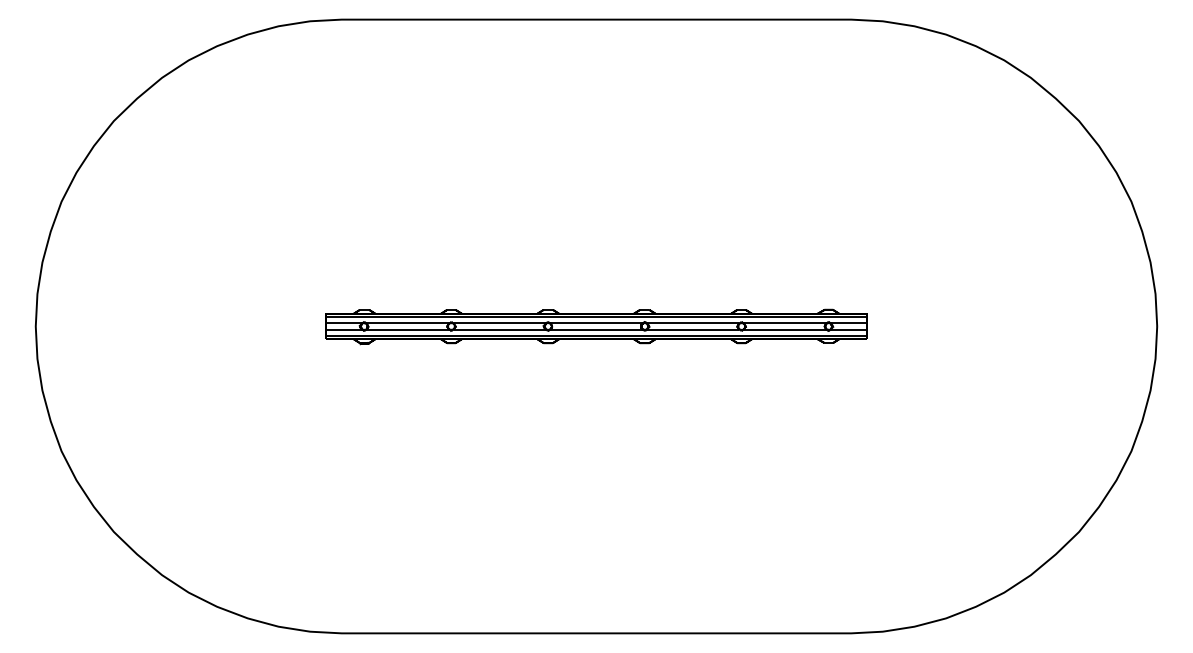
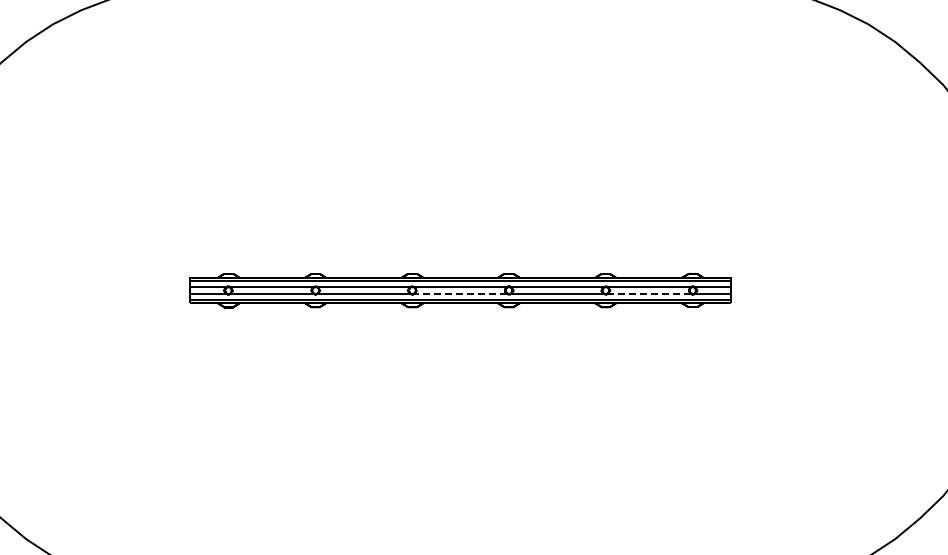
line: (596, 329) -> (460, 293), solid -> dashed
line: (784, 329) -> (648, 293), solid -> dashed

